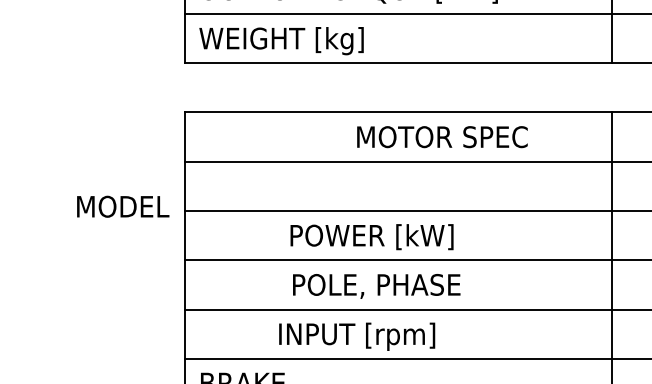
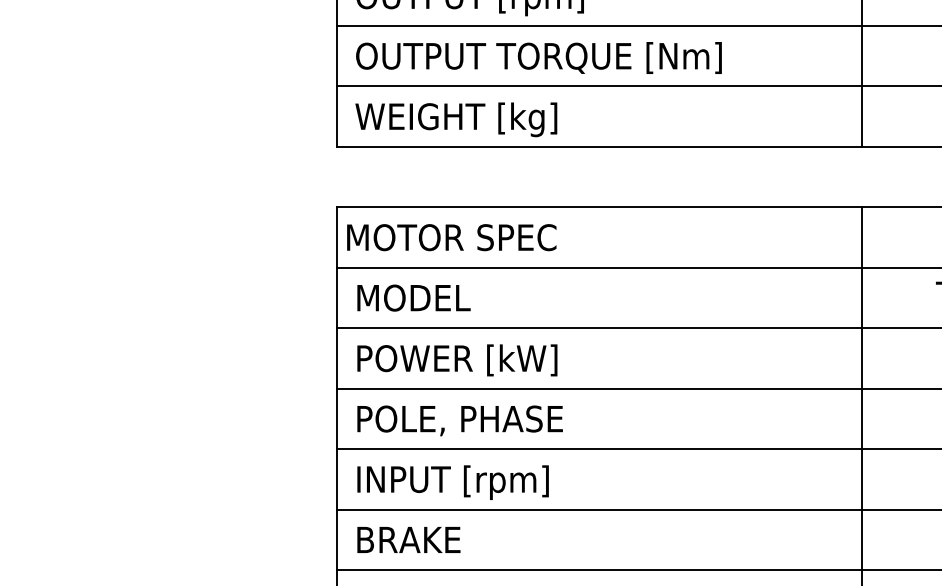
text: (442, 137) -> (451, 237), moved
text: (122, 206) -> (413, 297), moved
text: (372, 237) -> (457, 360), moved
text: (376, 286) -> (459, 420), moved
text: (356, 336) -> (452, 482), moved

